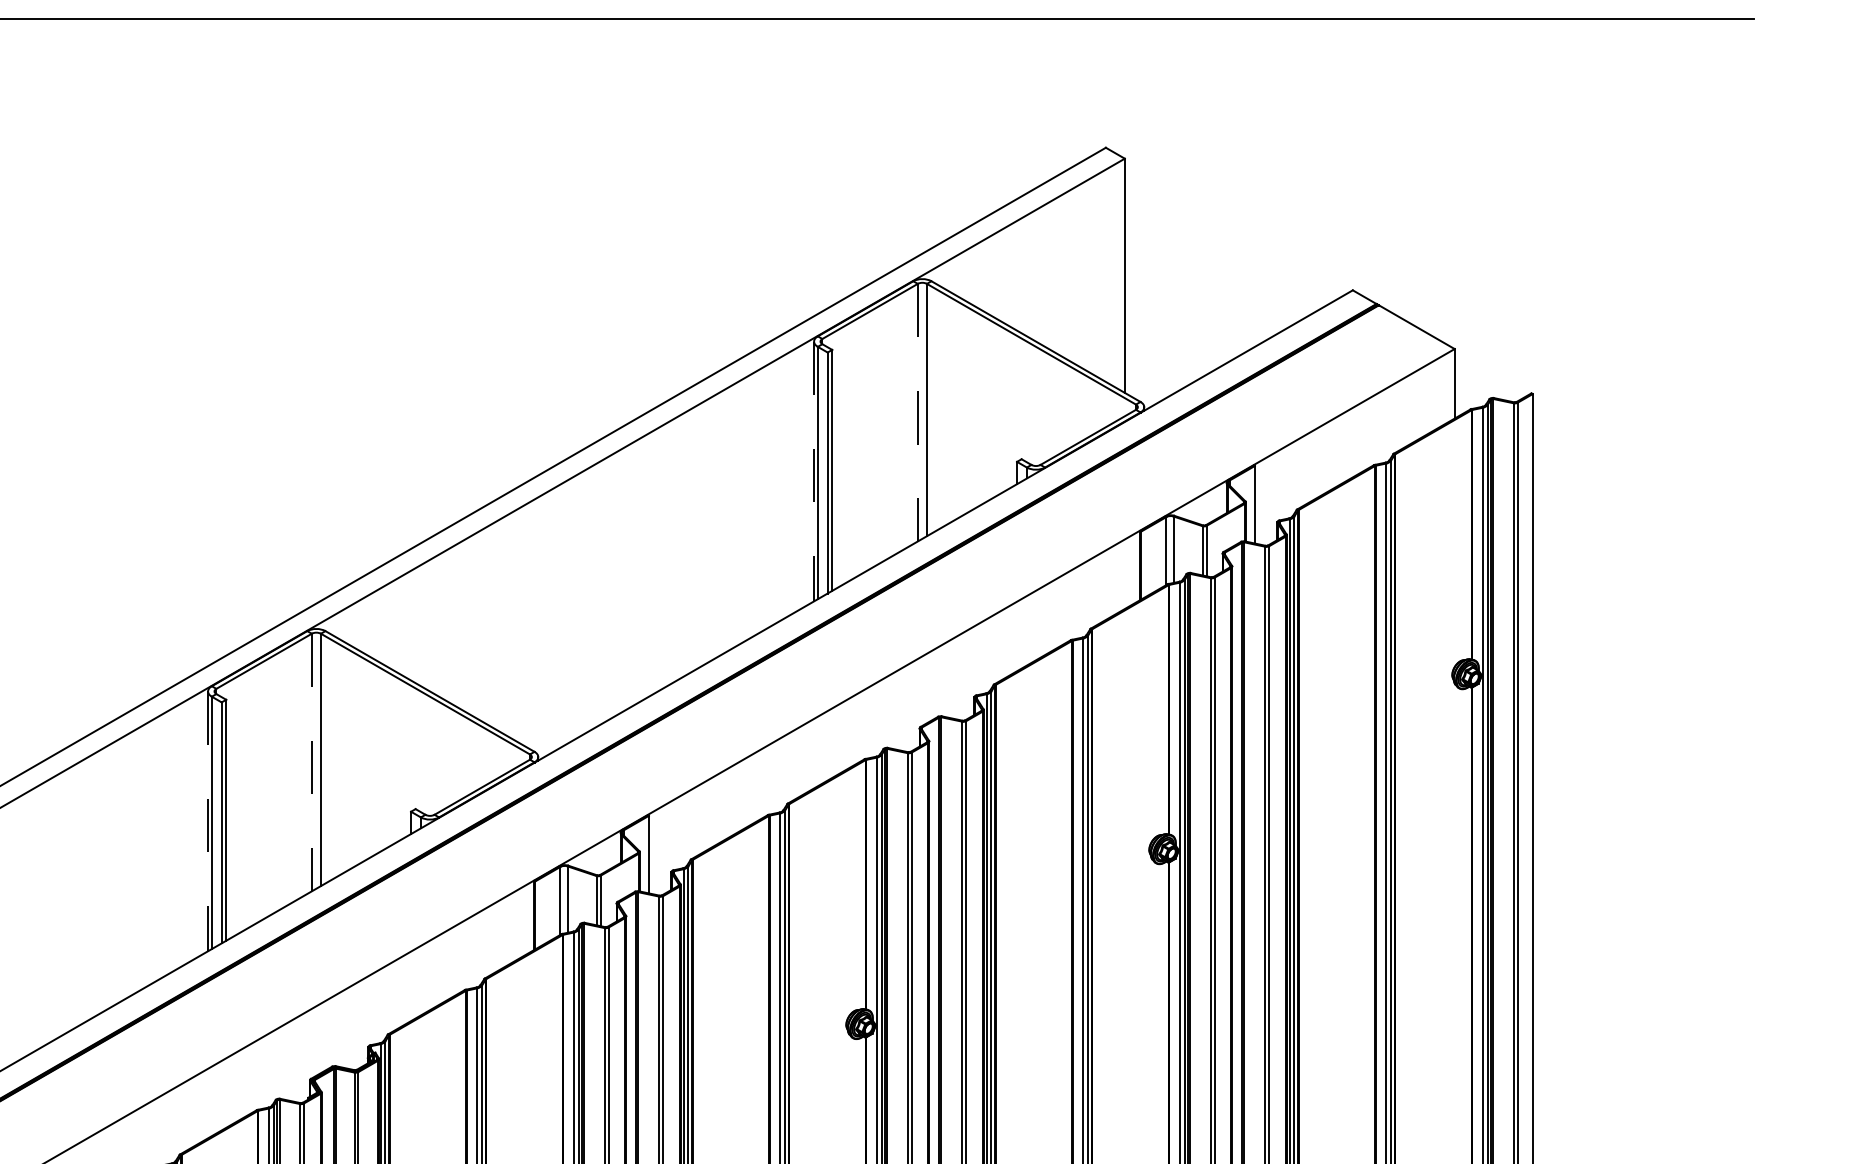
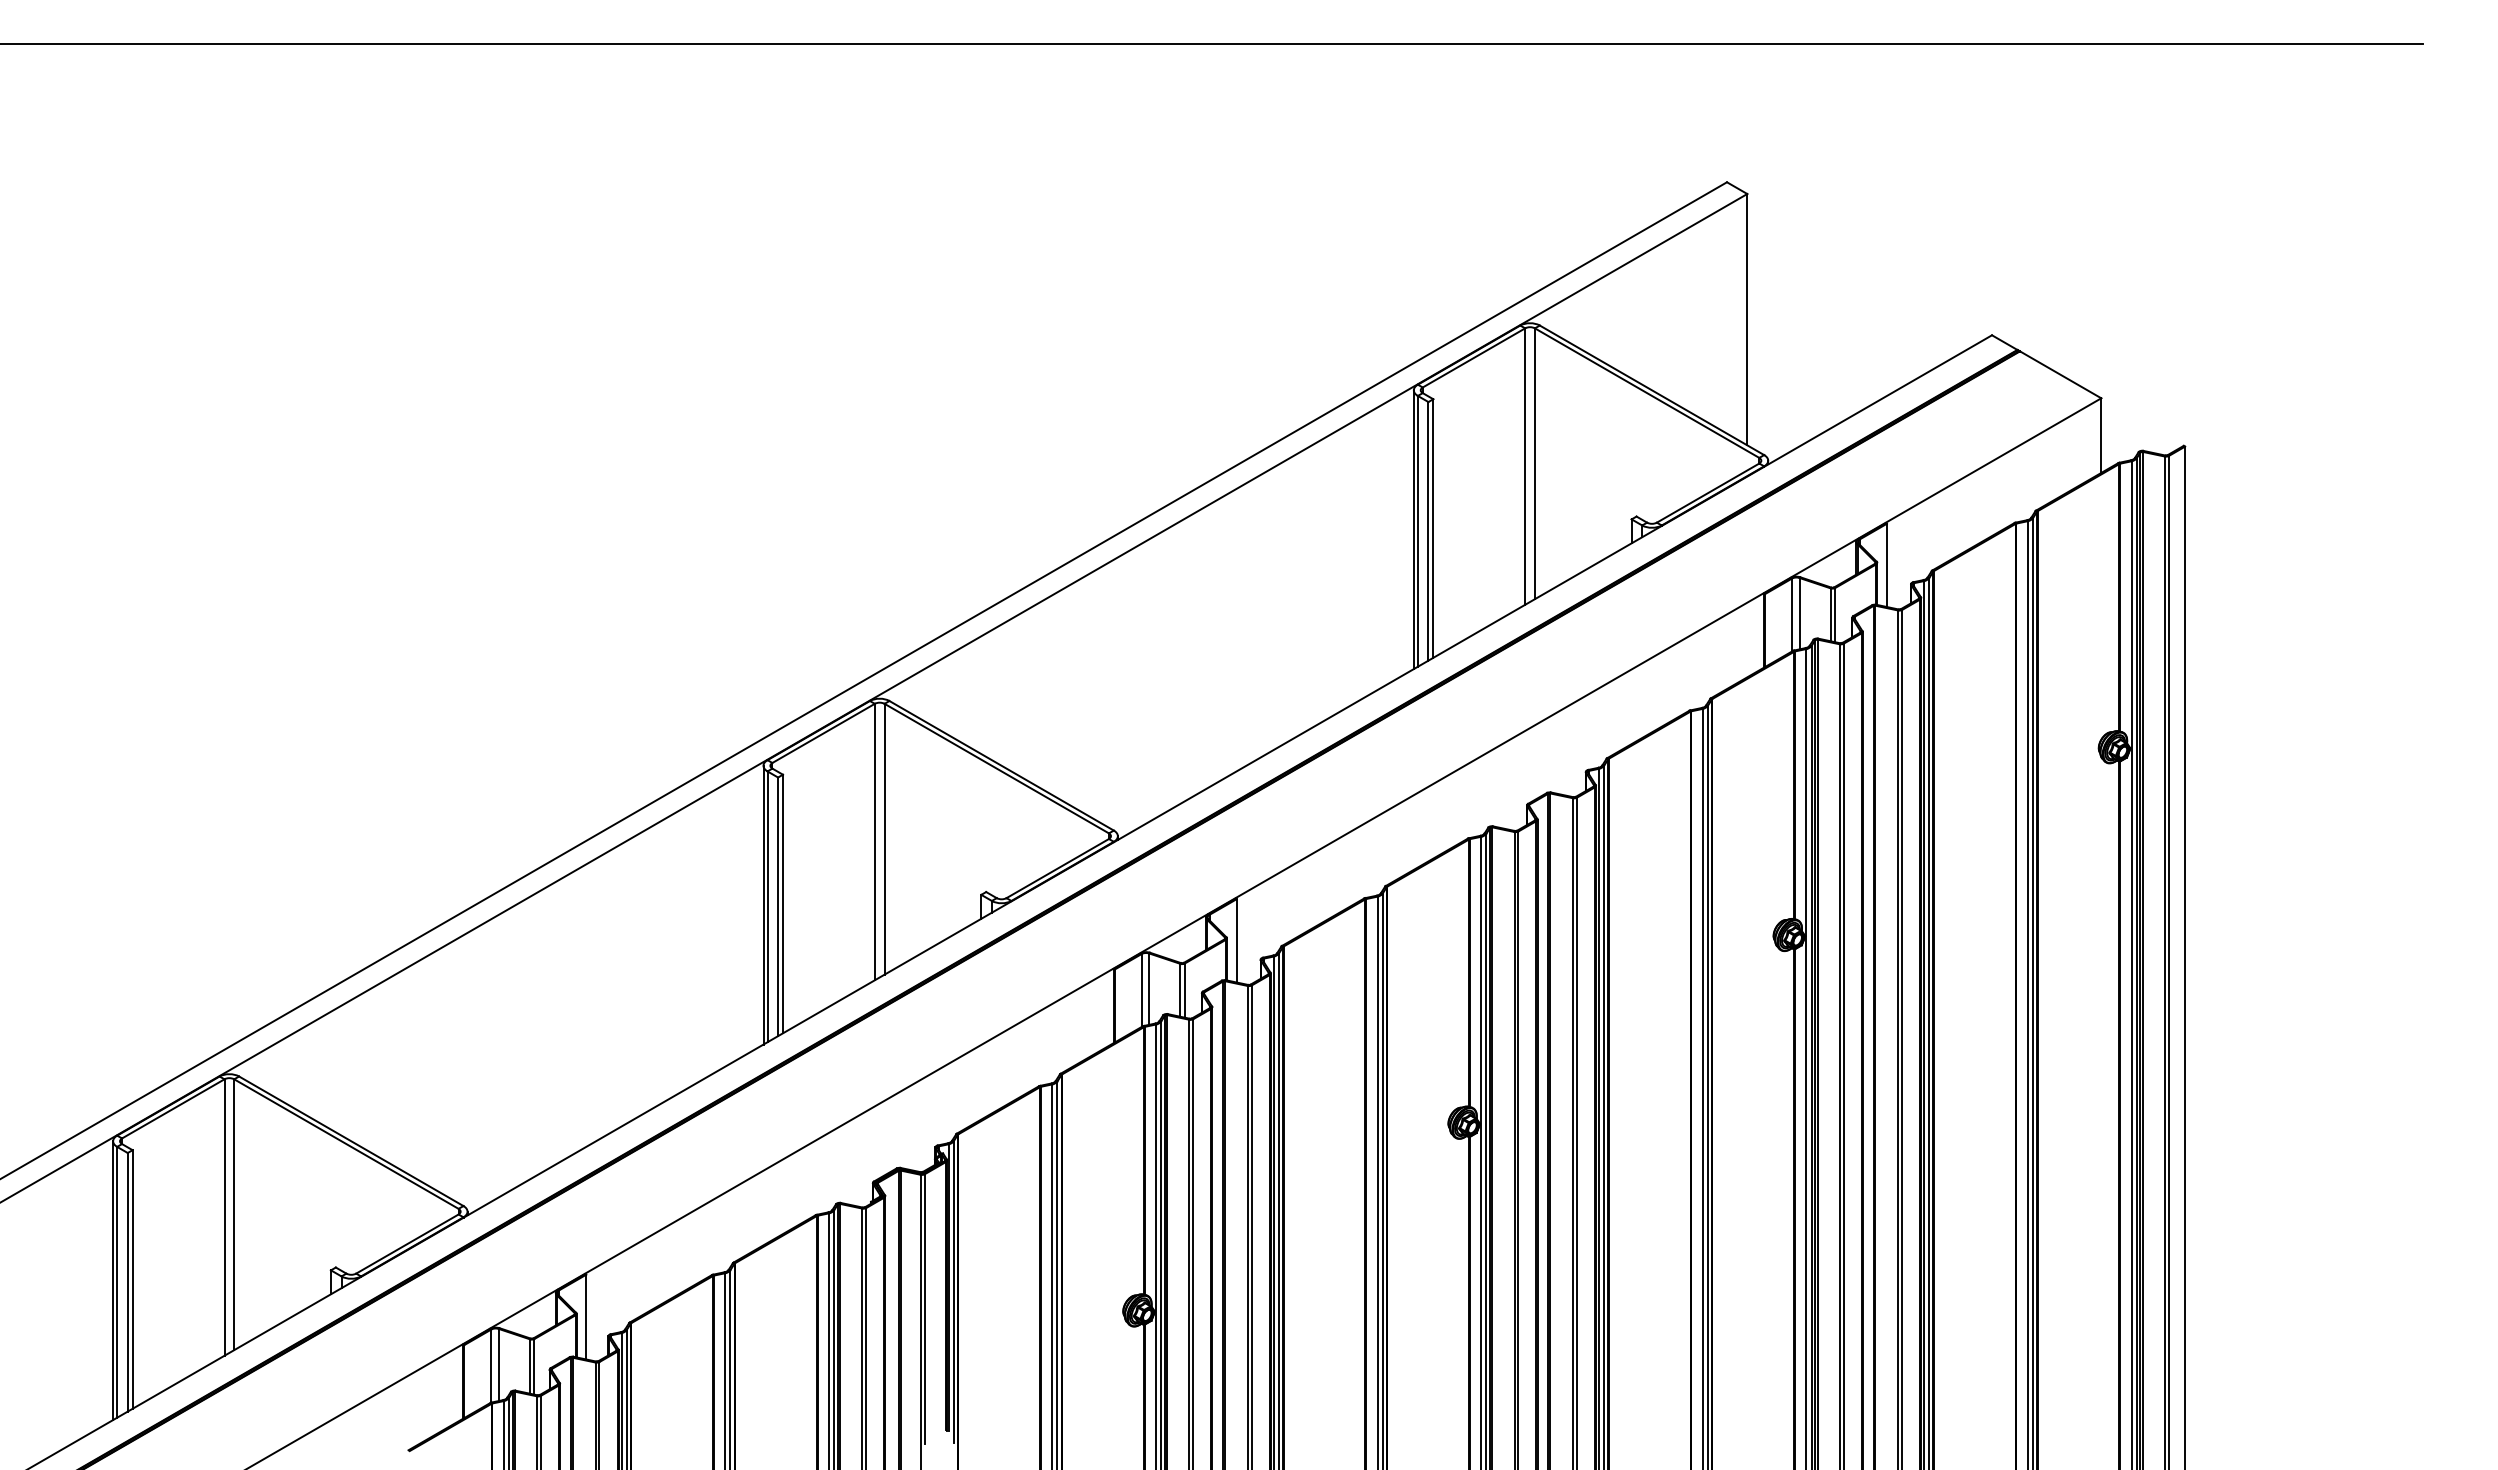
line: (918, 413) -> (1525, 467), dashed -> solid
line: (813, 472) -> (1413, 530), dashed -> solid
line: (311, 762) -> (874, 842), dashed -> solid
line: (208, 821) -> (763, 905), dashed -> solid

